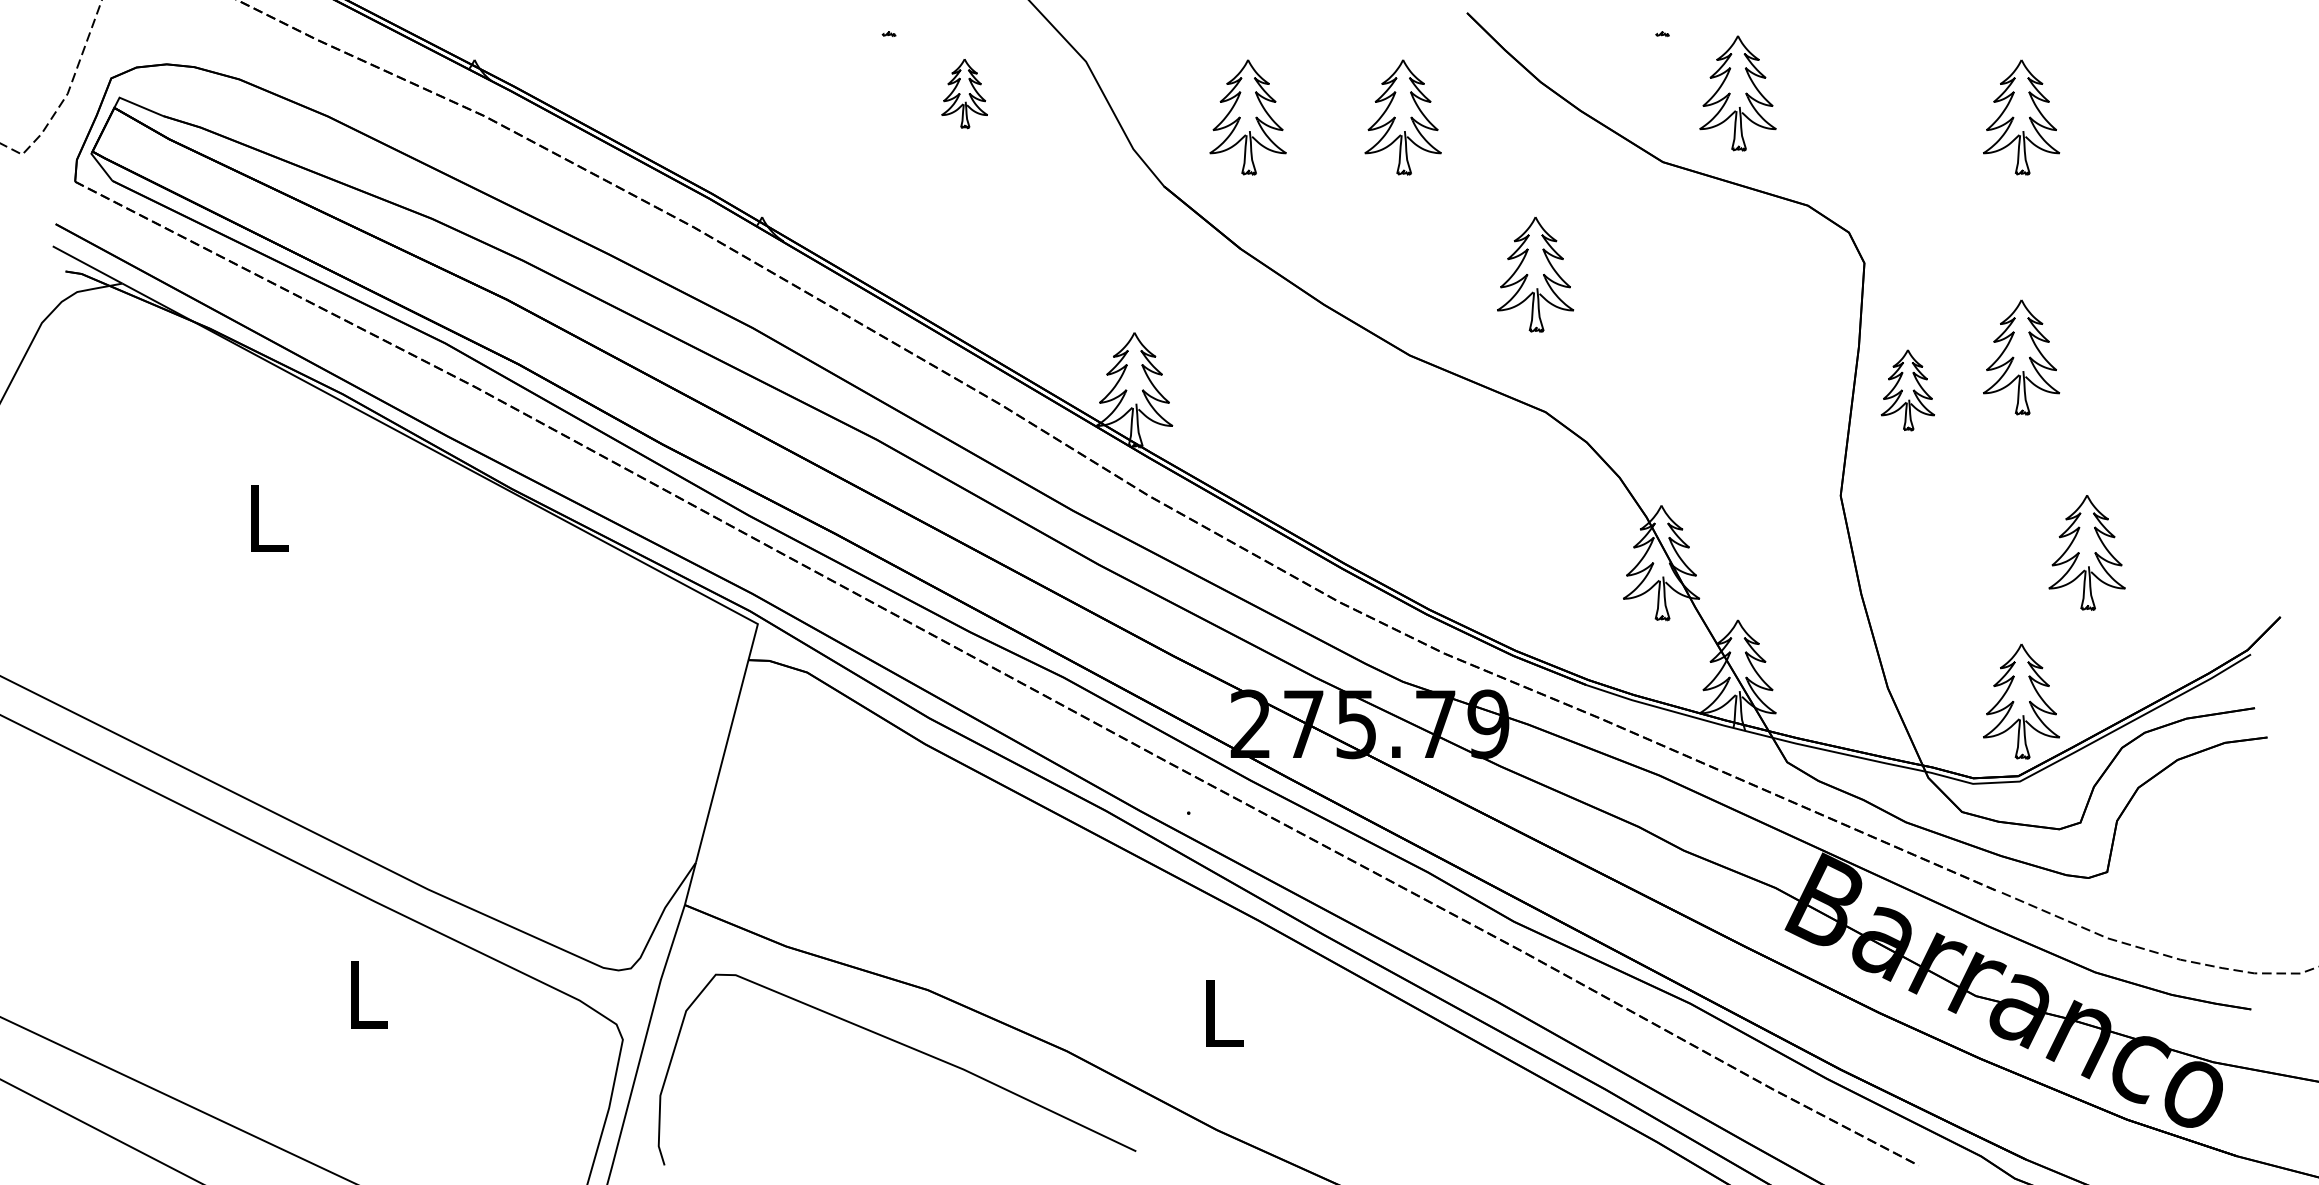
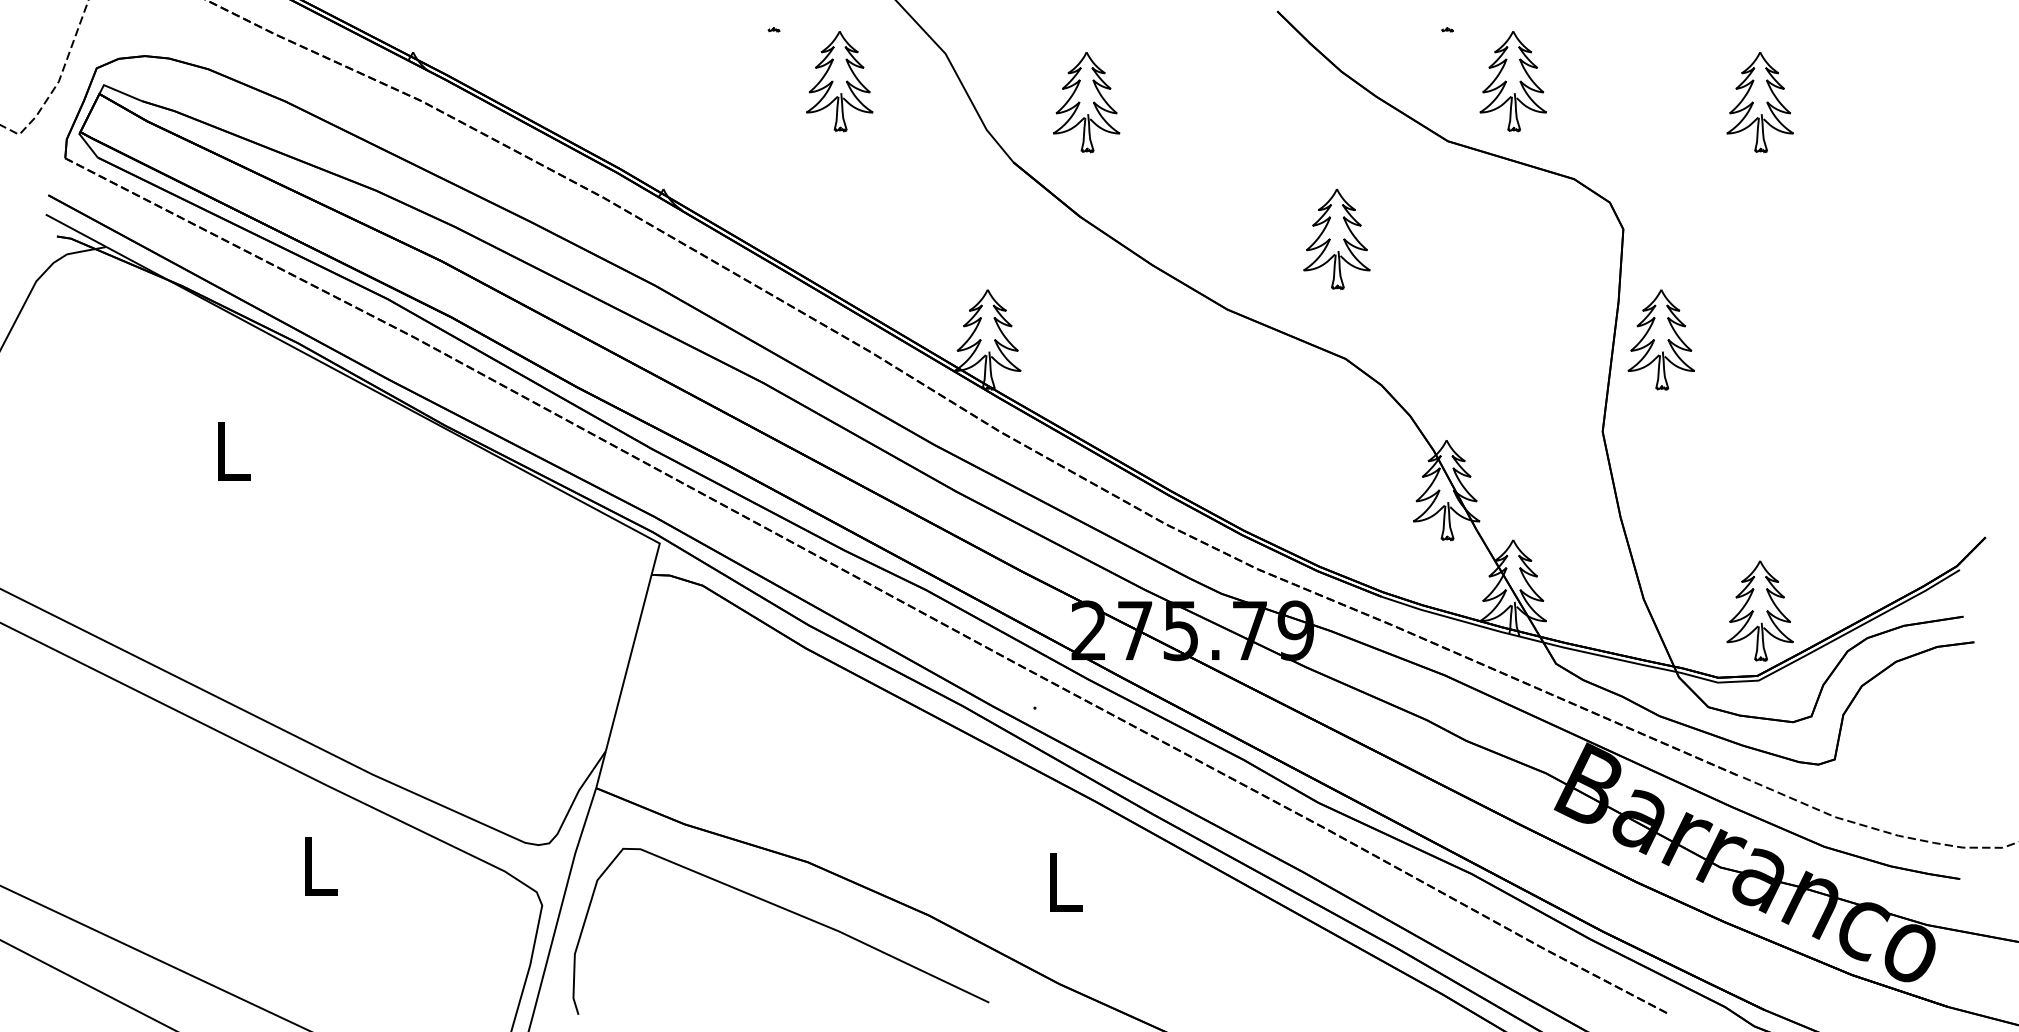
part: (964, 93) -> (839, 81), size x1.67
part: (1402, 117) -> (1221, 102), removed
part: (2020, 357) -> (1759, 311), removed
part: (1907, 389) -> (1660, 339), size x1.43
part: (2086, 552) -> (1816, 481), removed

